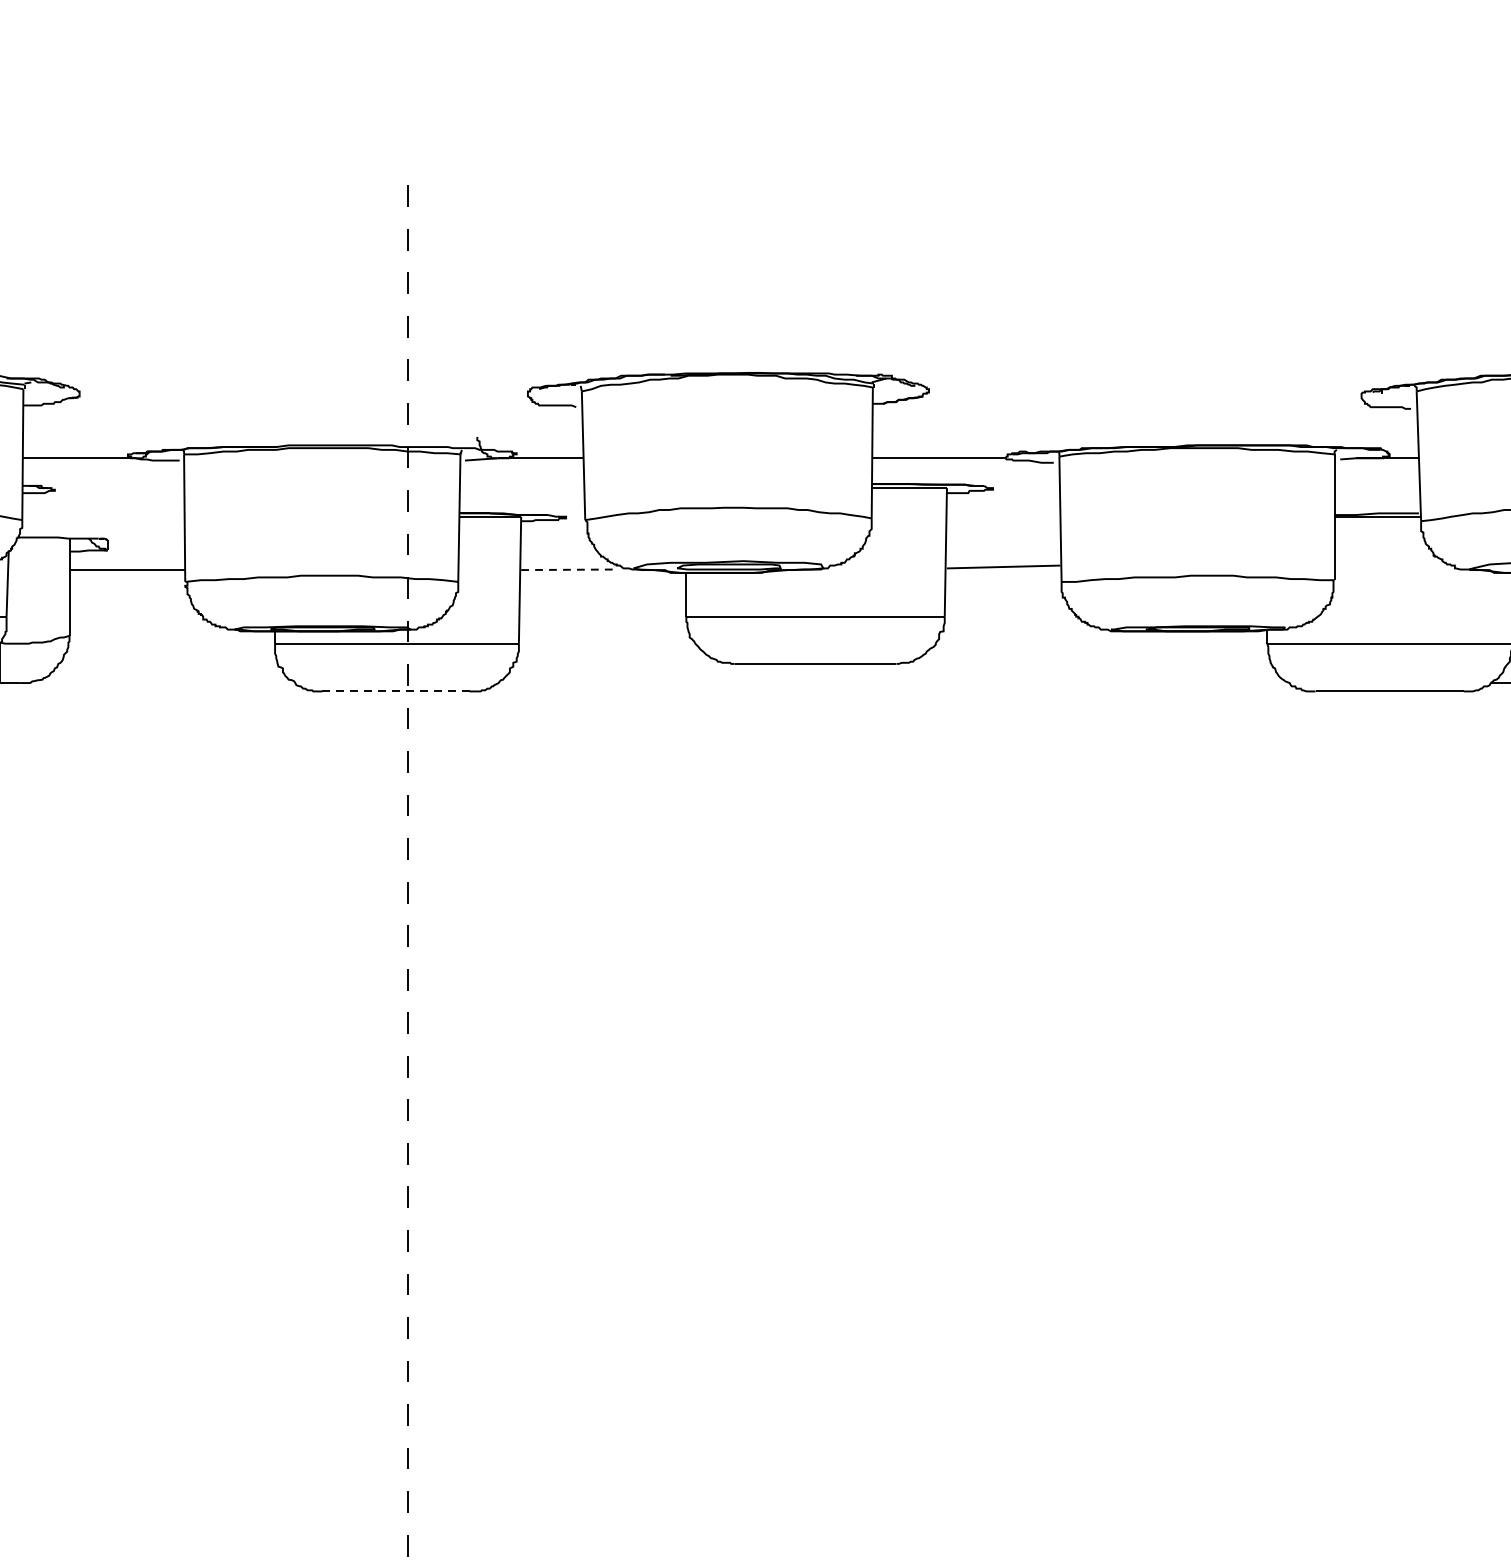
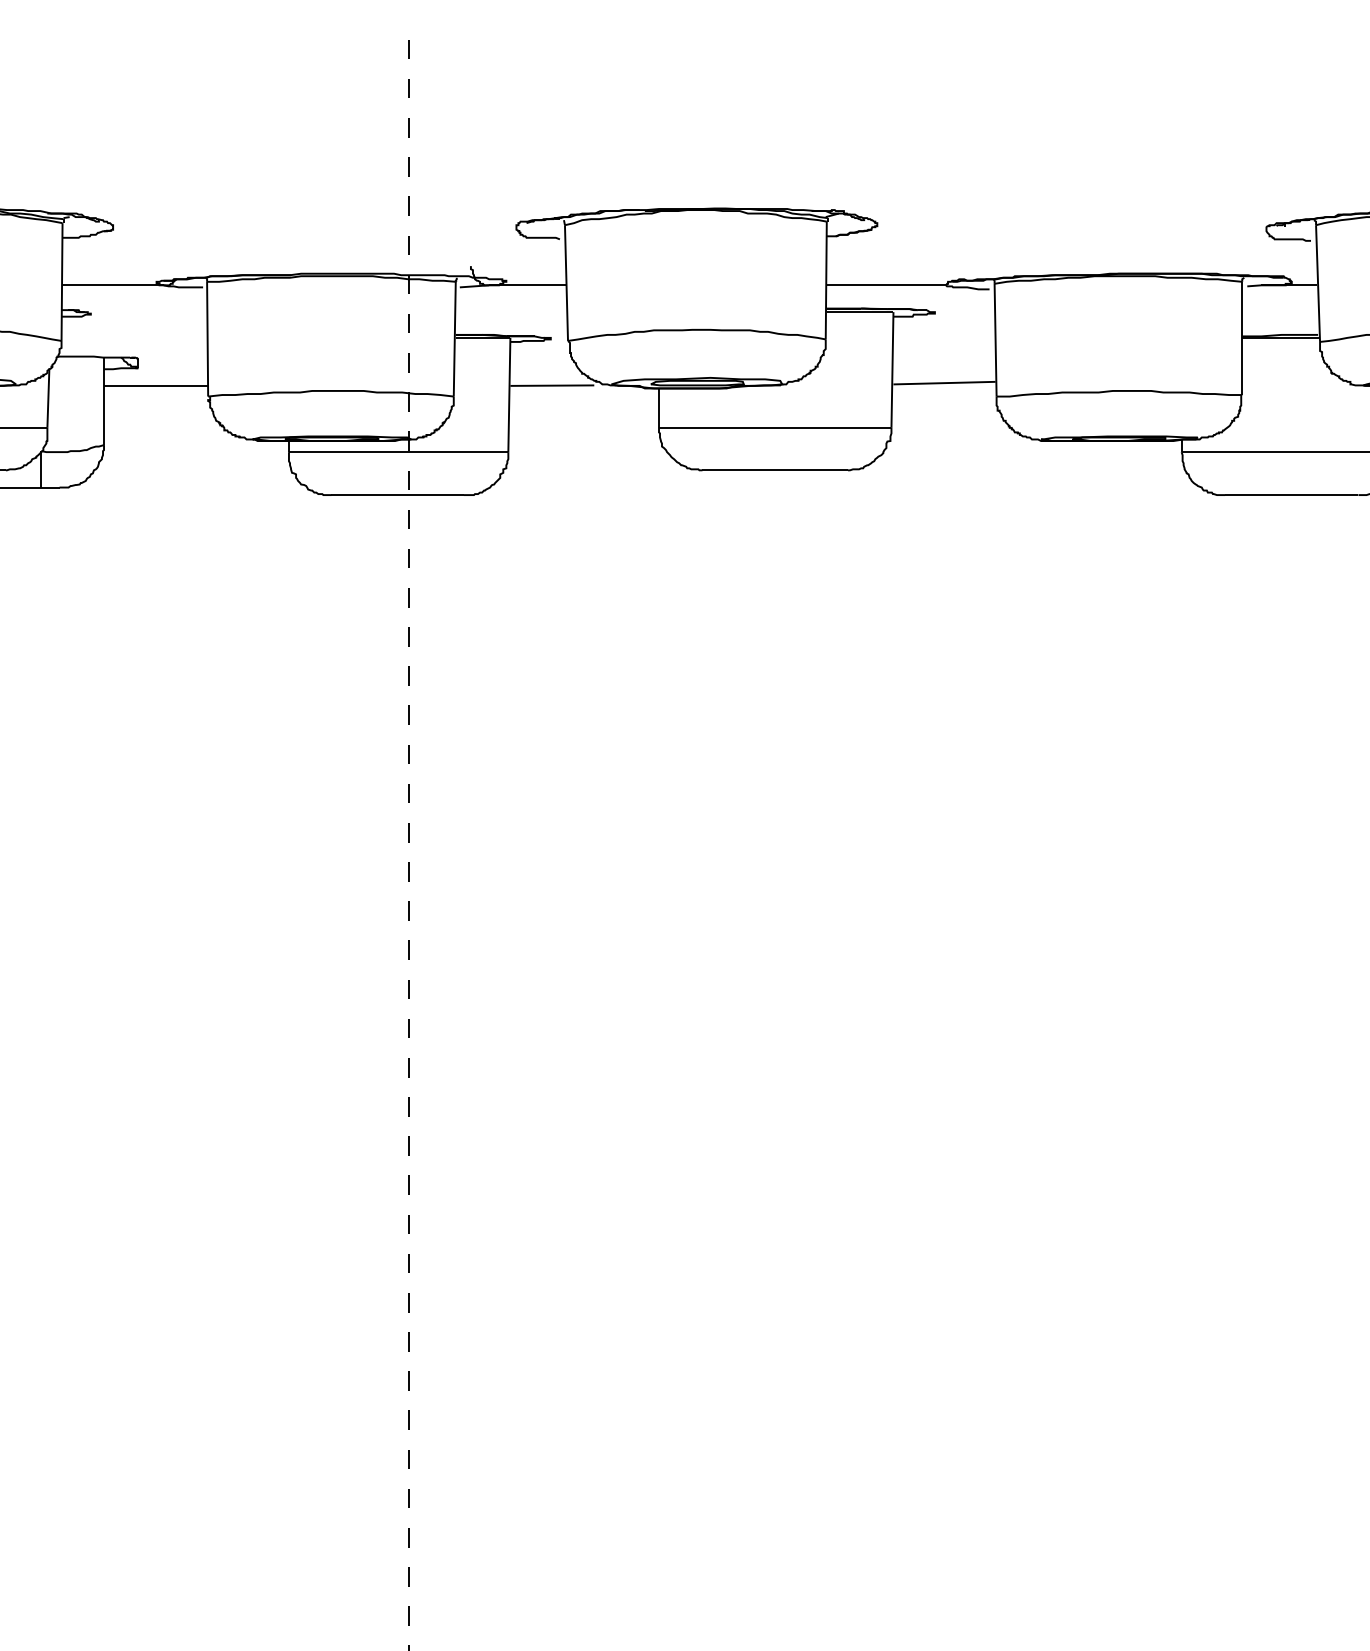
line: (567, 569) -> (552, 385), dashed -> solid
line: (396, 691) -> (398, 495), dashed -> solid

